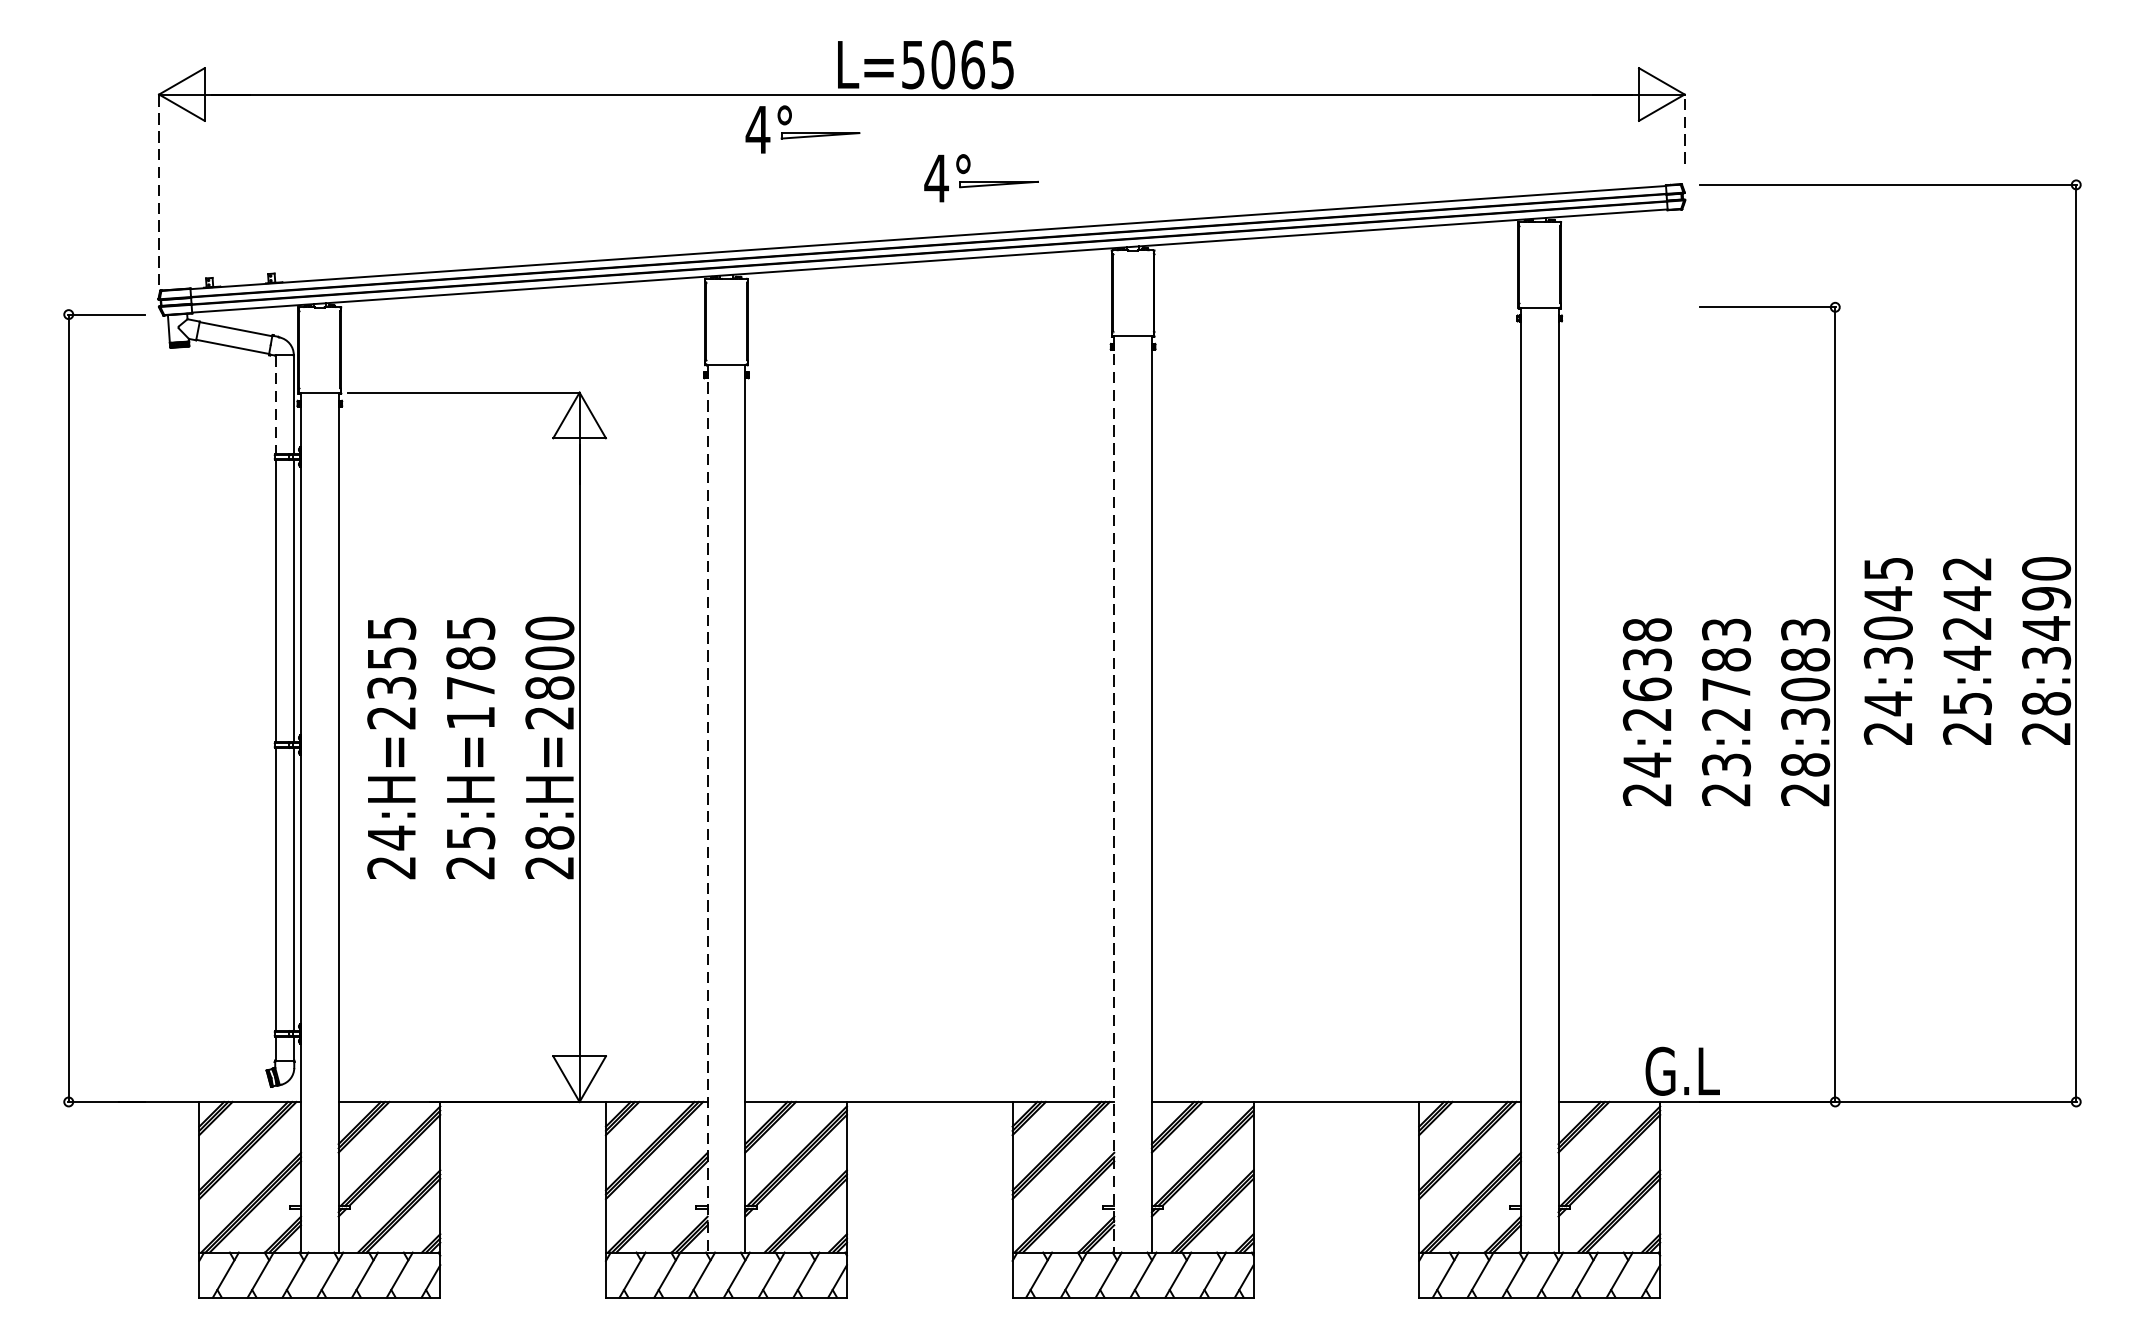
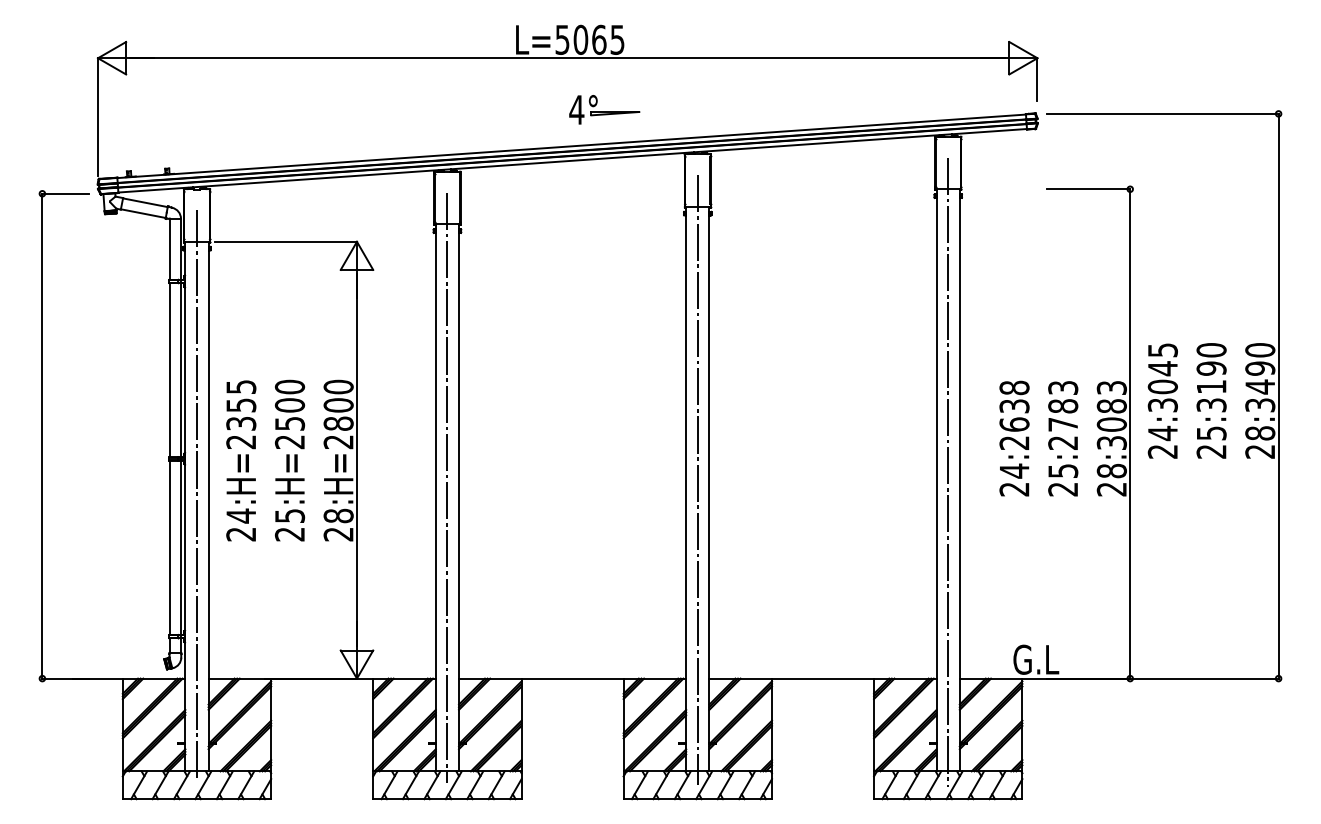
line: (1684, 127) -> (1037, 78), dashed -> solid
part: (802, 129) -> (494, 79), removed
line: (159, 189) -> (98, 116), dashed -> solid
line: (275, 405) -> (169, 249), dashed -> solid
text: (1967, 612) -> (1211, 377), 25:4242 -> 25:3190
text: (470, 673) -> (289, 414), 25:H=1785 -> 25:H=2500
text: (1725, 763) -> (1062, 470), 23:2783 -> 25:2783
line: (1540, 765) -> (948, 471), added
line: (1132, 778) -> (697, 479), added
line: (726, 791) -> (447, 487), added
line: (1114, 794) -> (686, 489), dashed -> solid
line: (320, 804) -> (197, 495), added
line: (707, 809) -> (435, 498), dashed -> solid

